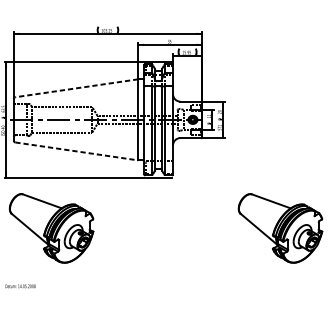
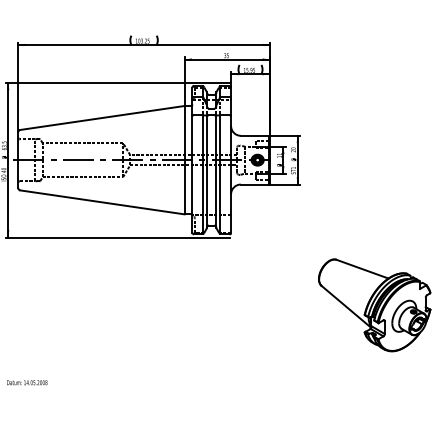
line: (76, 88) -> (101, 118), dashed -> solid
line: (76, 151) -> (102, 202), dashed -> solid
part: (51, 228) -> (68, 305), removed

